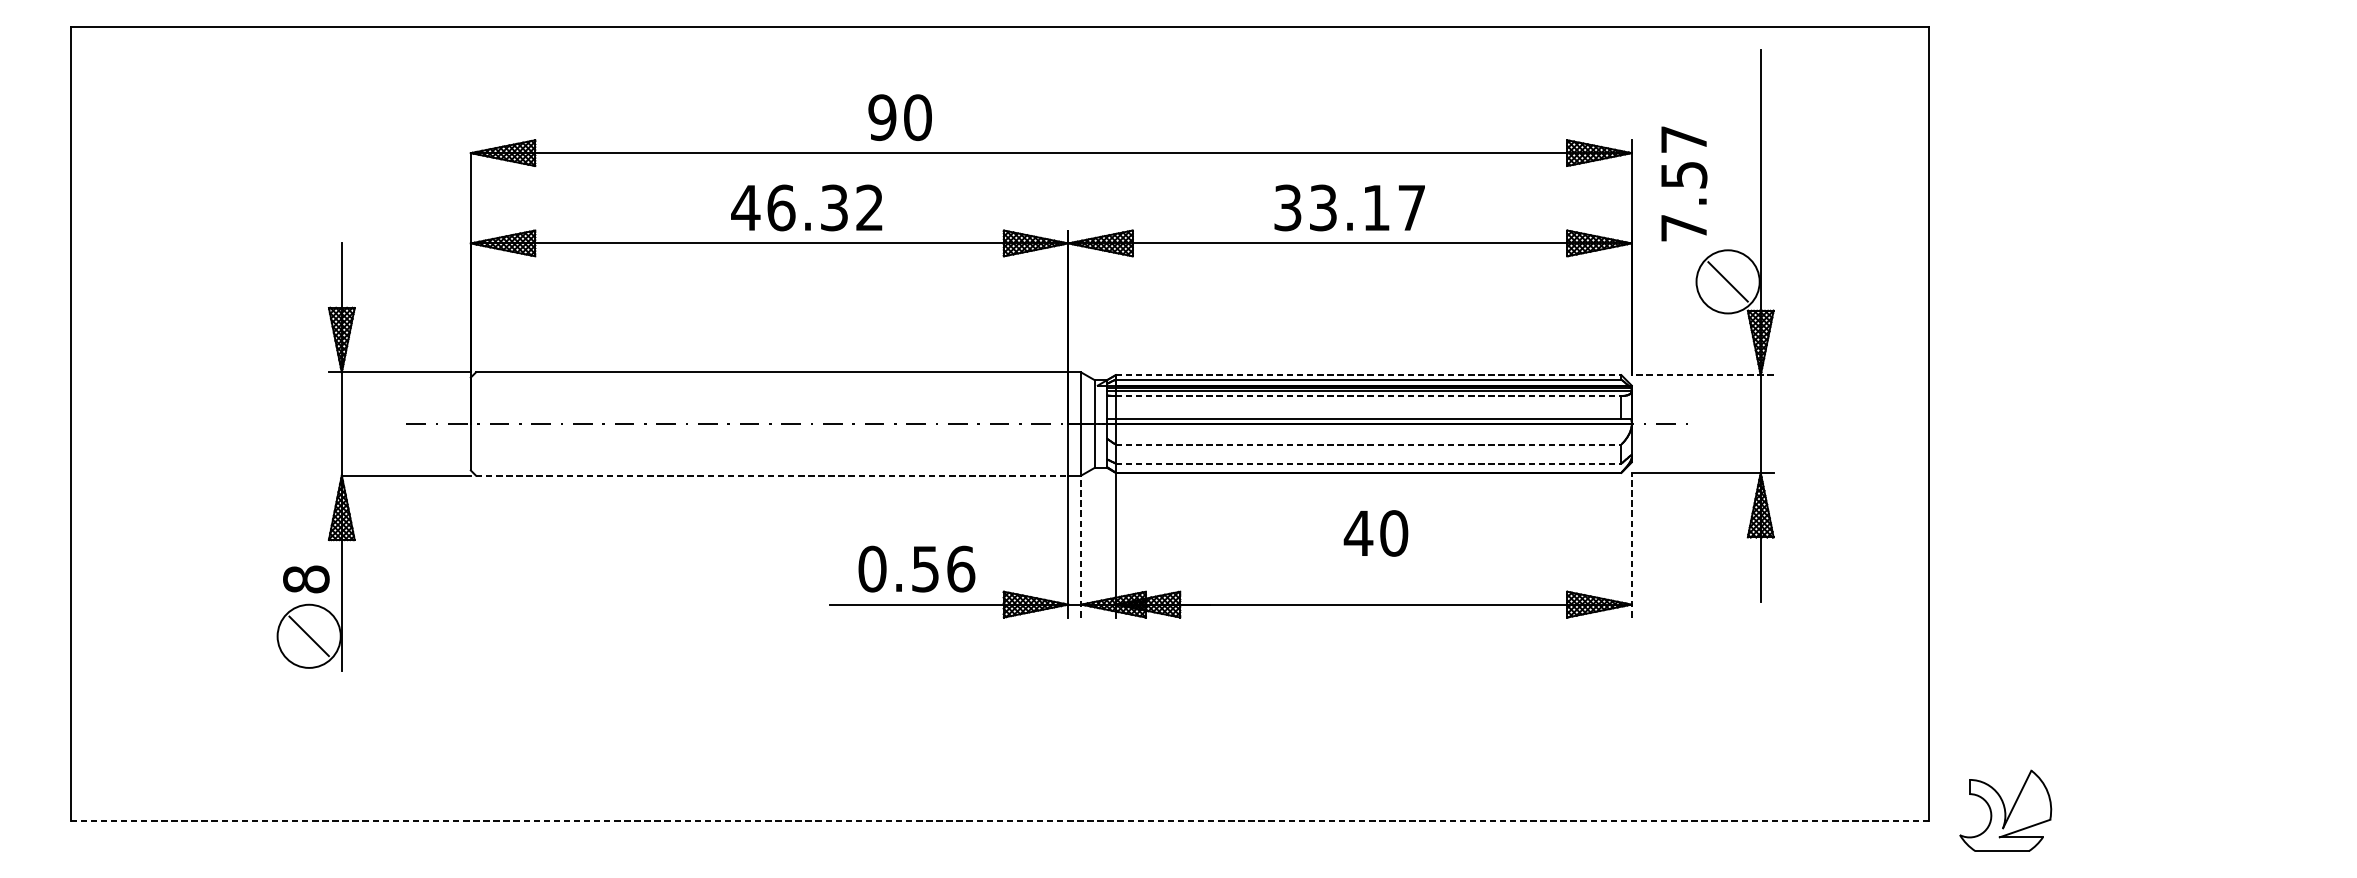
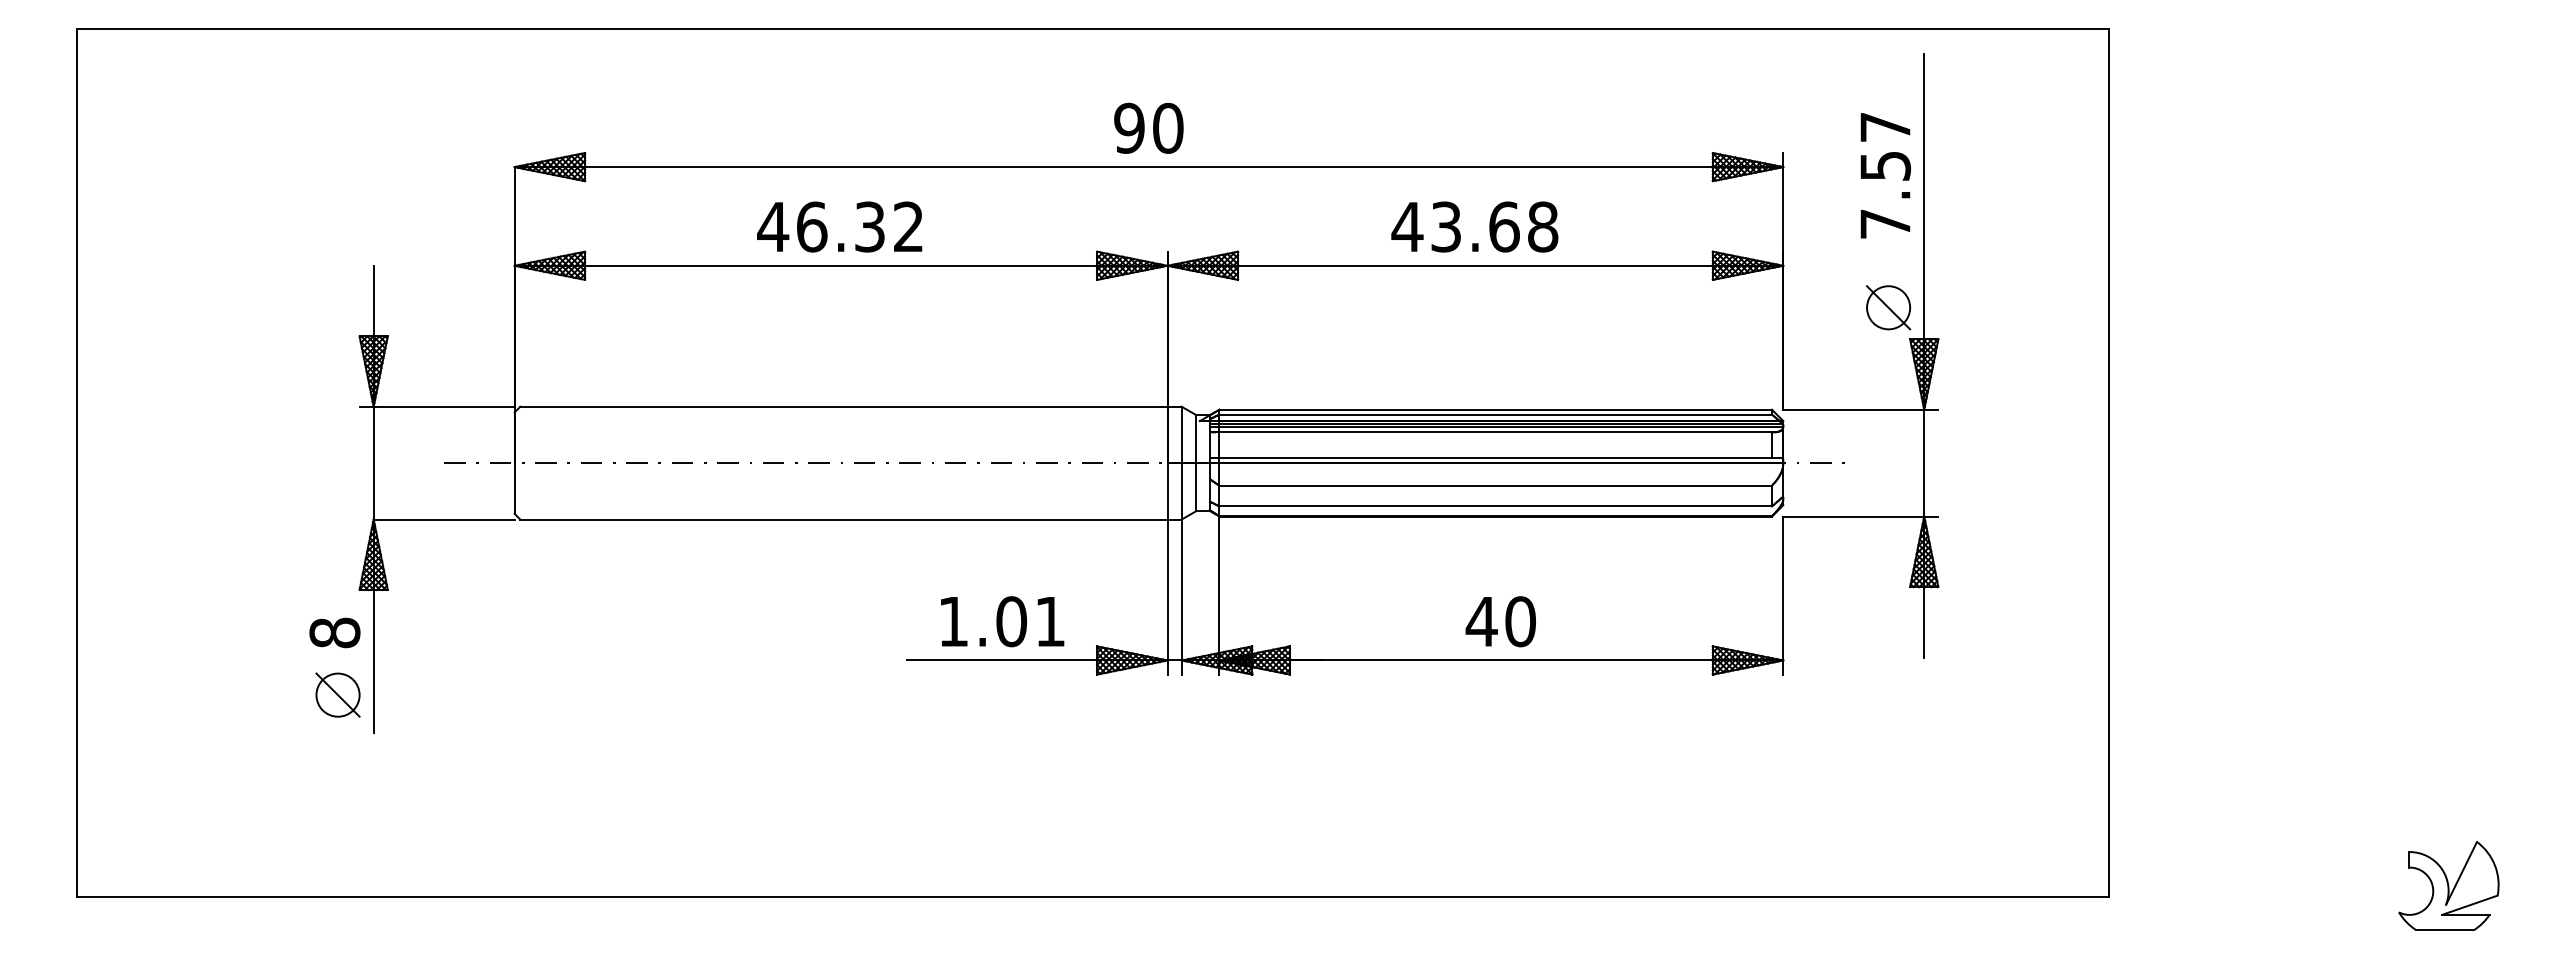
text: (899, 116) -> (1148, 127), moved
text: (1684, 183) -> (1885, 175), moved
text: (806, 207) -> (839, 226), moved
text: (1349, 207) -> (1474, 226), 33.17 -> 43.68
circle: (1728, 281) -> (1888, 307), size x0.62
line: (1369, 374) -> (1496, 409), dashed -> solid
line: (1702, 374) -> (1860, 409), dashed -> solid
line: (1369, 395) -> (1496, 432), dashed -> solid
line: (1369, 444) -> (1496, 485), dashed -> solid
line: (1369, 463) -> (1496, 506), dashed -> solid
line: (771, 475) -> (843, 519), dashed -> solid
text: (1375, 533) -> (1500, 621), moved
line: (1631, 545) -> (1783, 595), dashed -> solid
line: (1081, 546) -> (1181, 597), dashed -> solid
text: (916, 568) -> (1001, 621), 0.56 -> 1.01
circle: (308, 635) -> (337, 694), size x0.62
part: (2005, 810) -> (2448, 885), moved
line: (999, 821) -> (1092, 897), dashed -> solid

